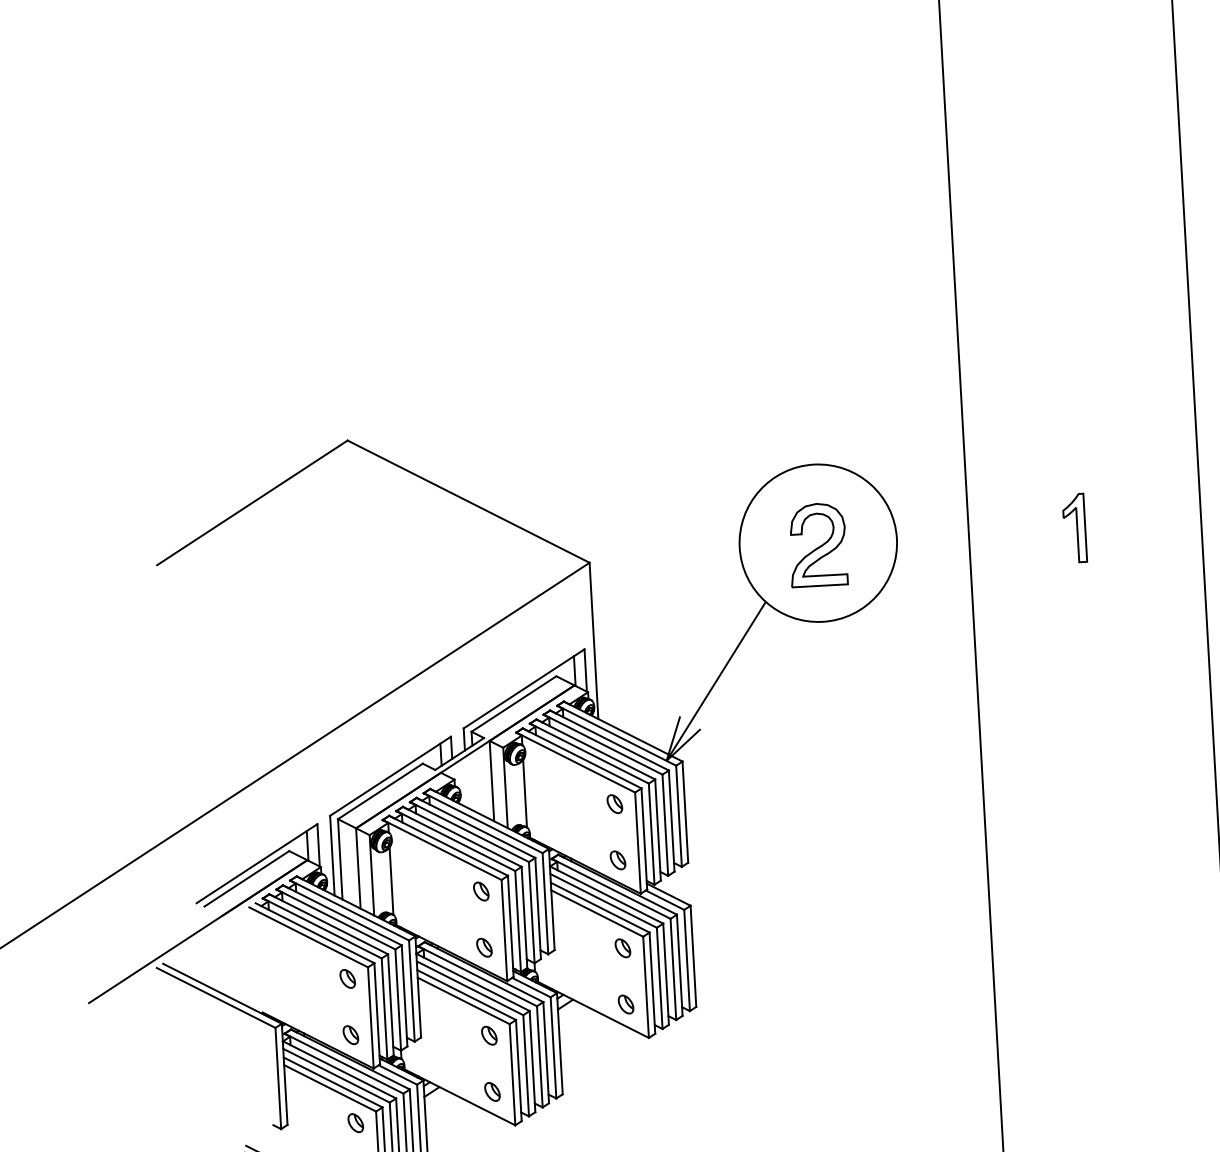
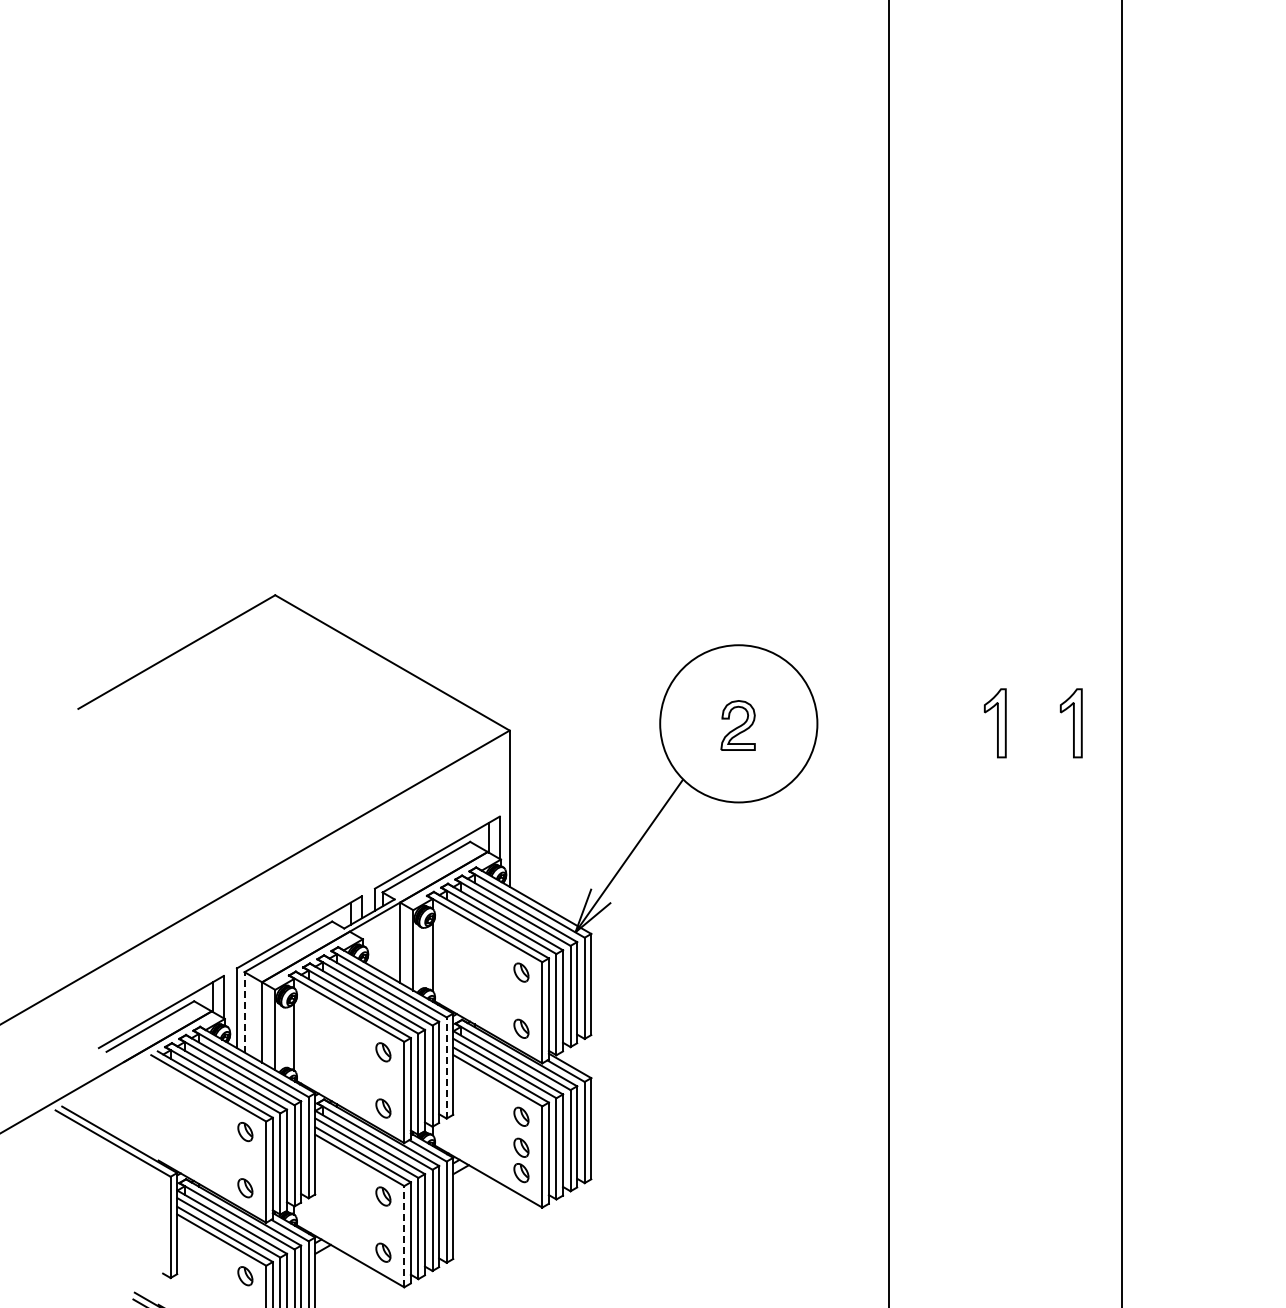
part: (1149, 524) -> (1070, 723), added
part: (817, 544) -> (737, 725), size x0.6
line: (340, 858) -> (244, 1011), solid -> dashed
line: (545, 904) -> (446, 1068), solid -> dashed
part: (624, 979) -> (521, 1147), added
line: (512, 1074) -> (404, 1236), solid -> dashed

